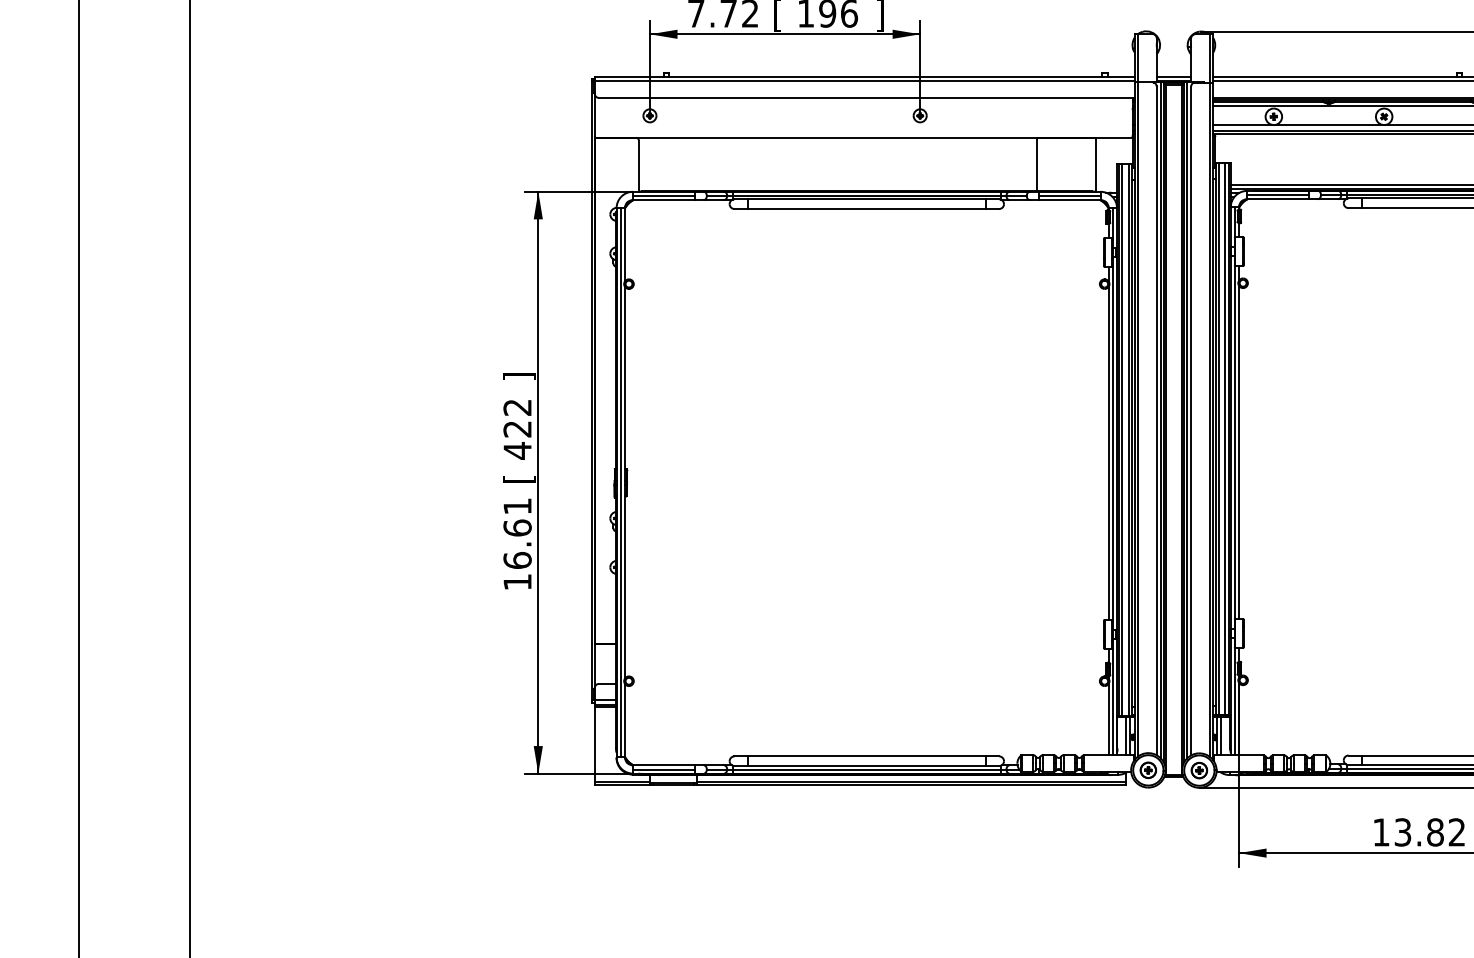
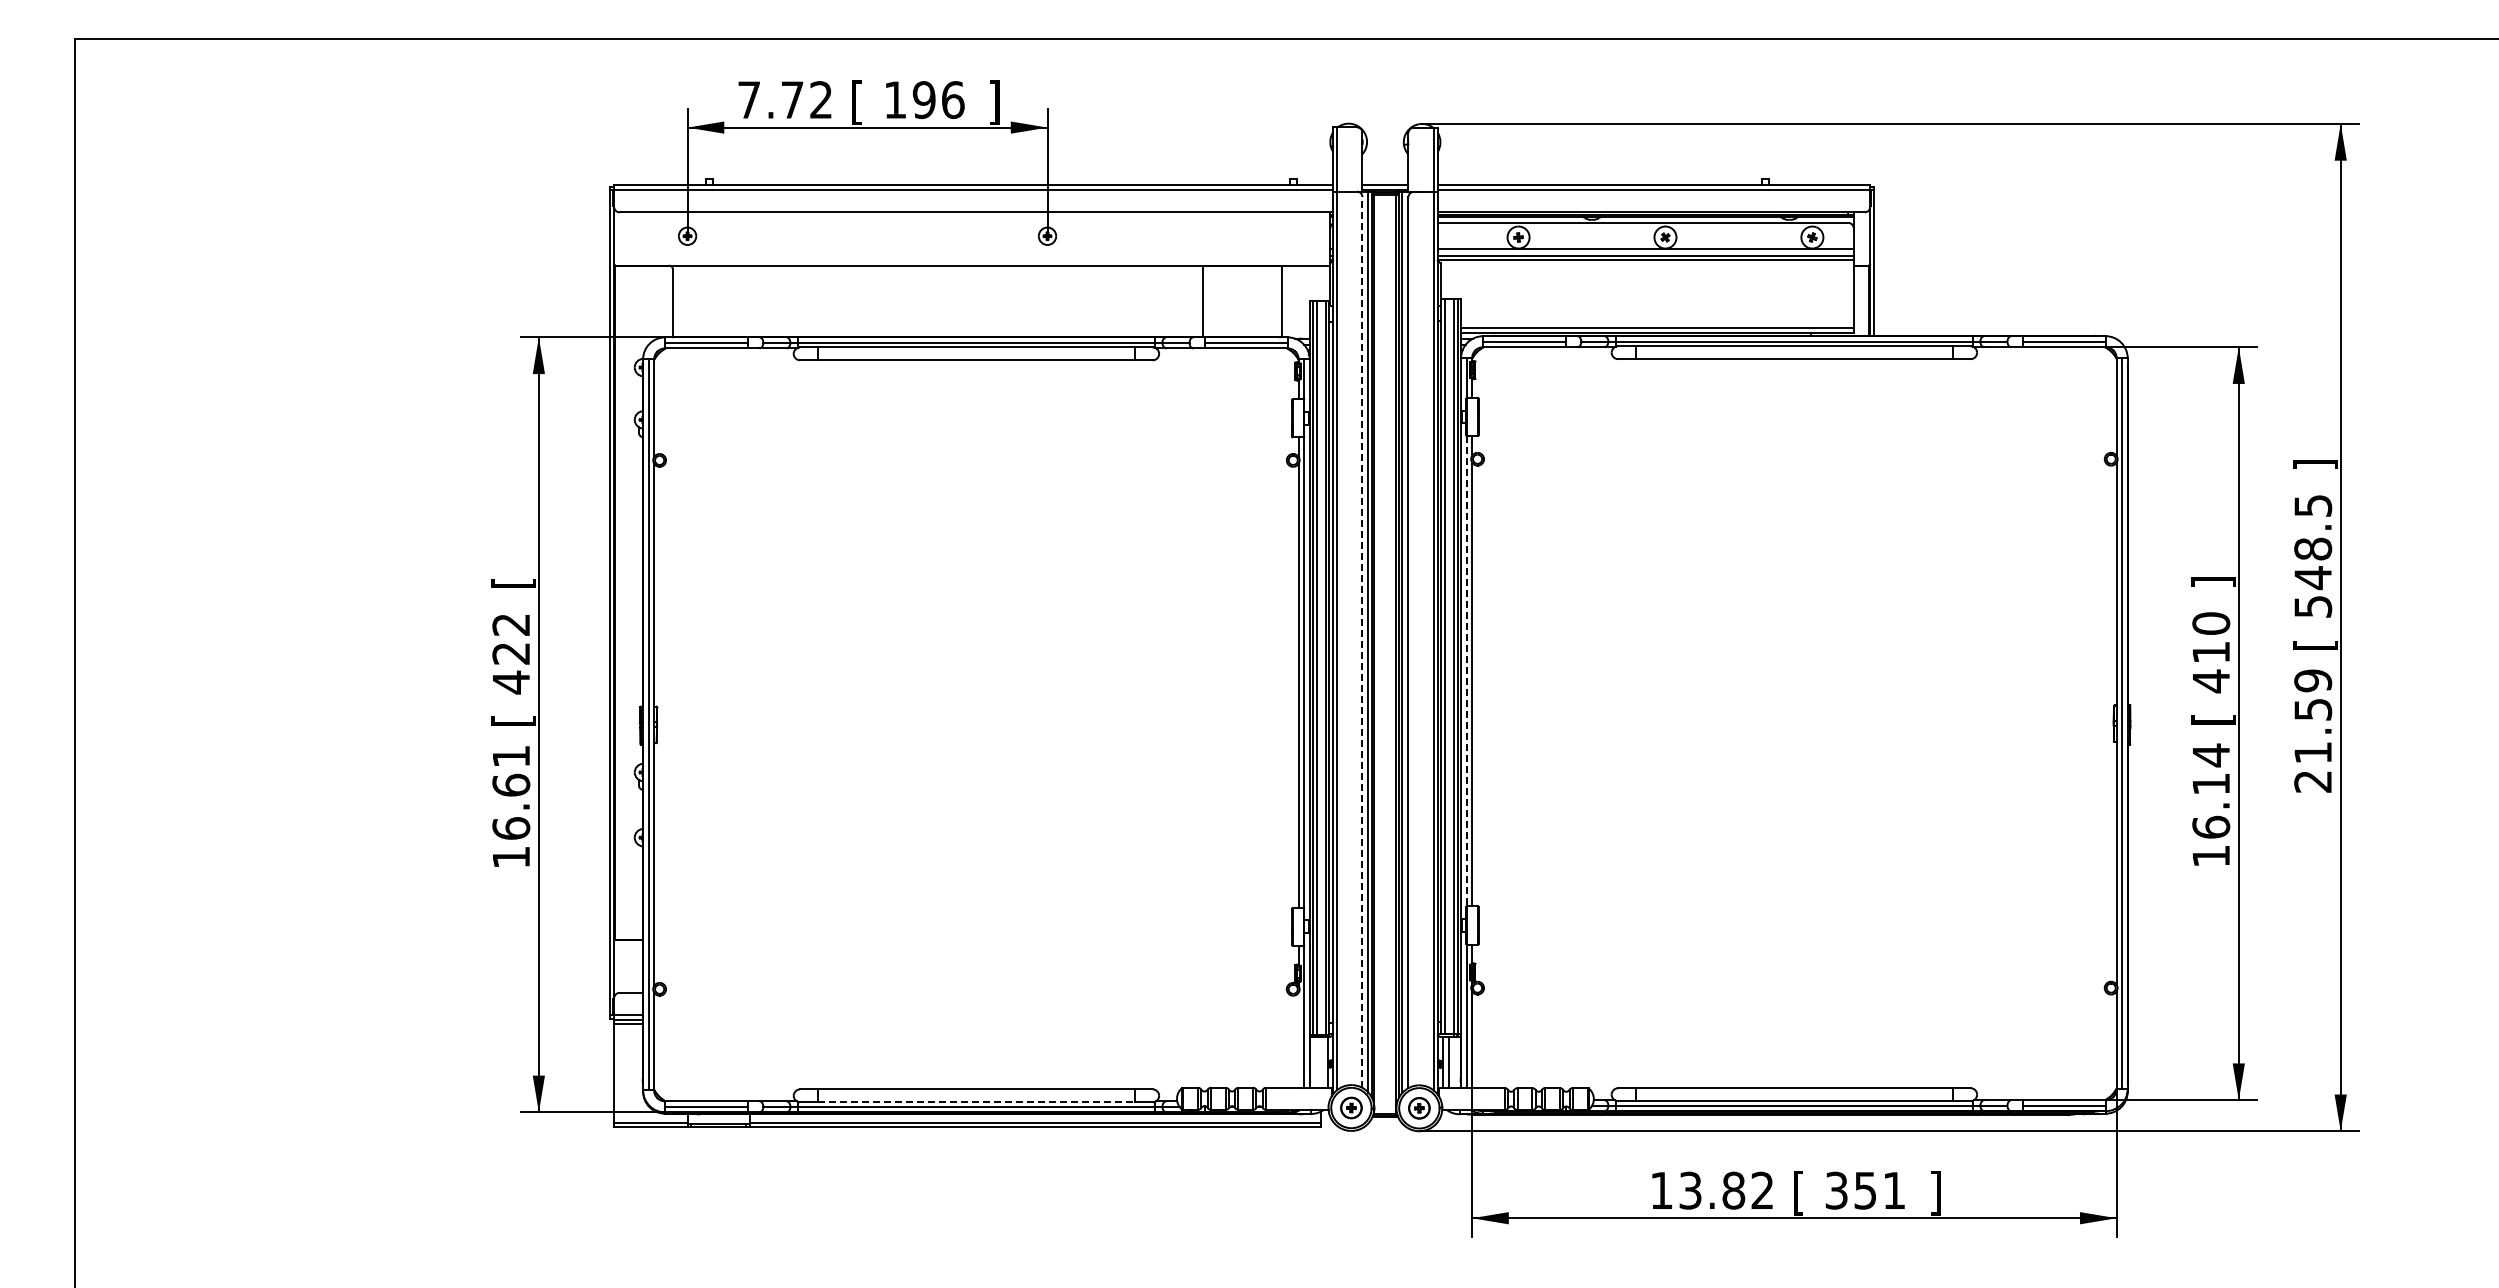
text: (519, 375) -> (513, 582), ] -> [
line: (1156, 420) -> (1362, 642), solid -> dashed
line: (1234, 442) -> (1466, 671), solid -> dashed
line: (1108, 718) -> (1298, 1039), removed
line: (1126, 735) -> (1322, 1061), removed
line: (866, 766) -> (976, 1102), solid -> dashed

